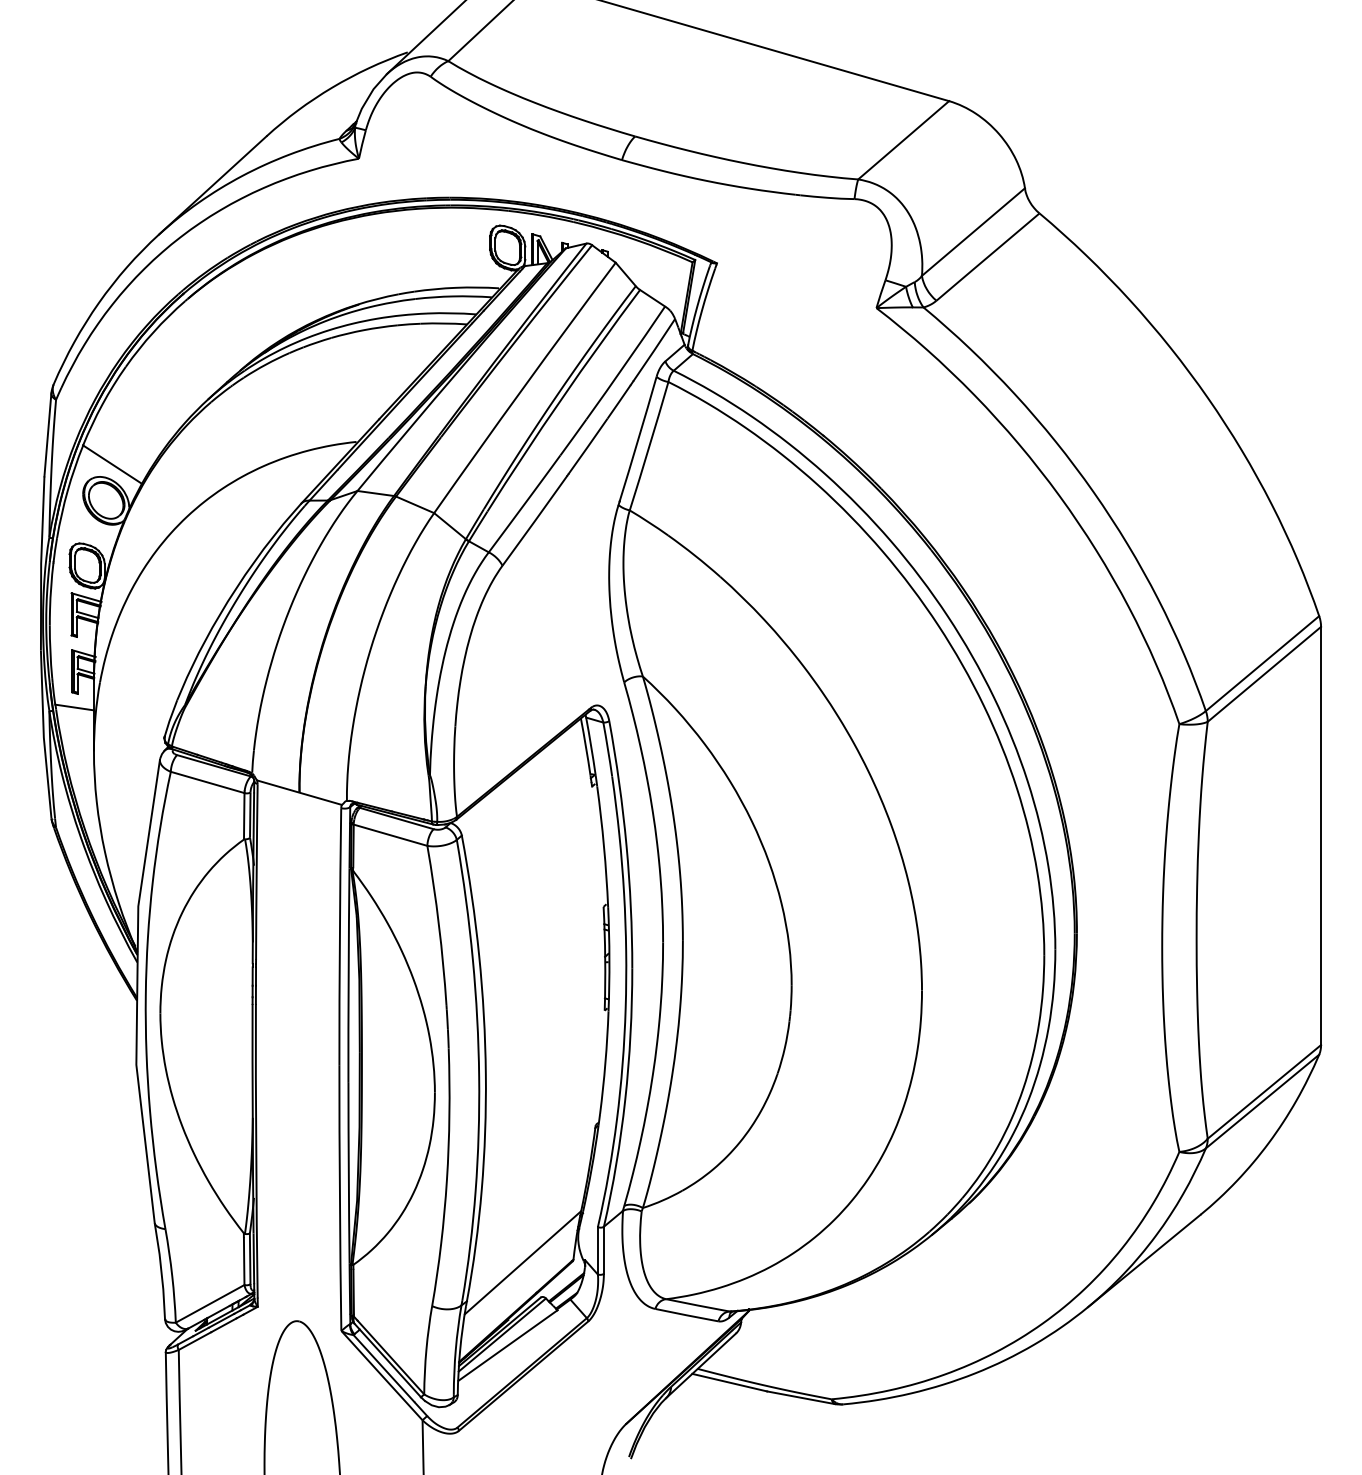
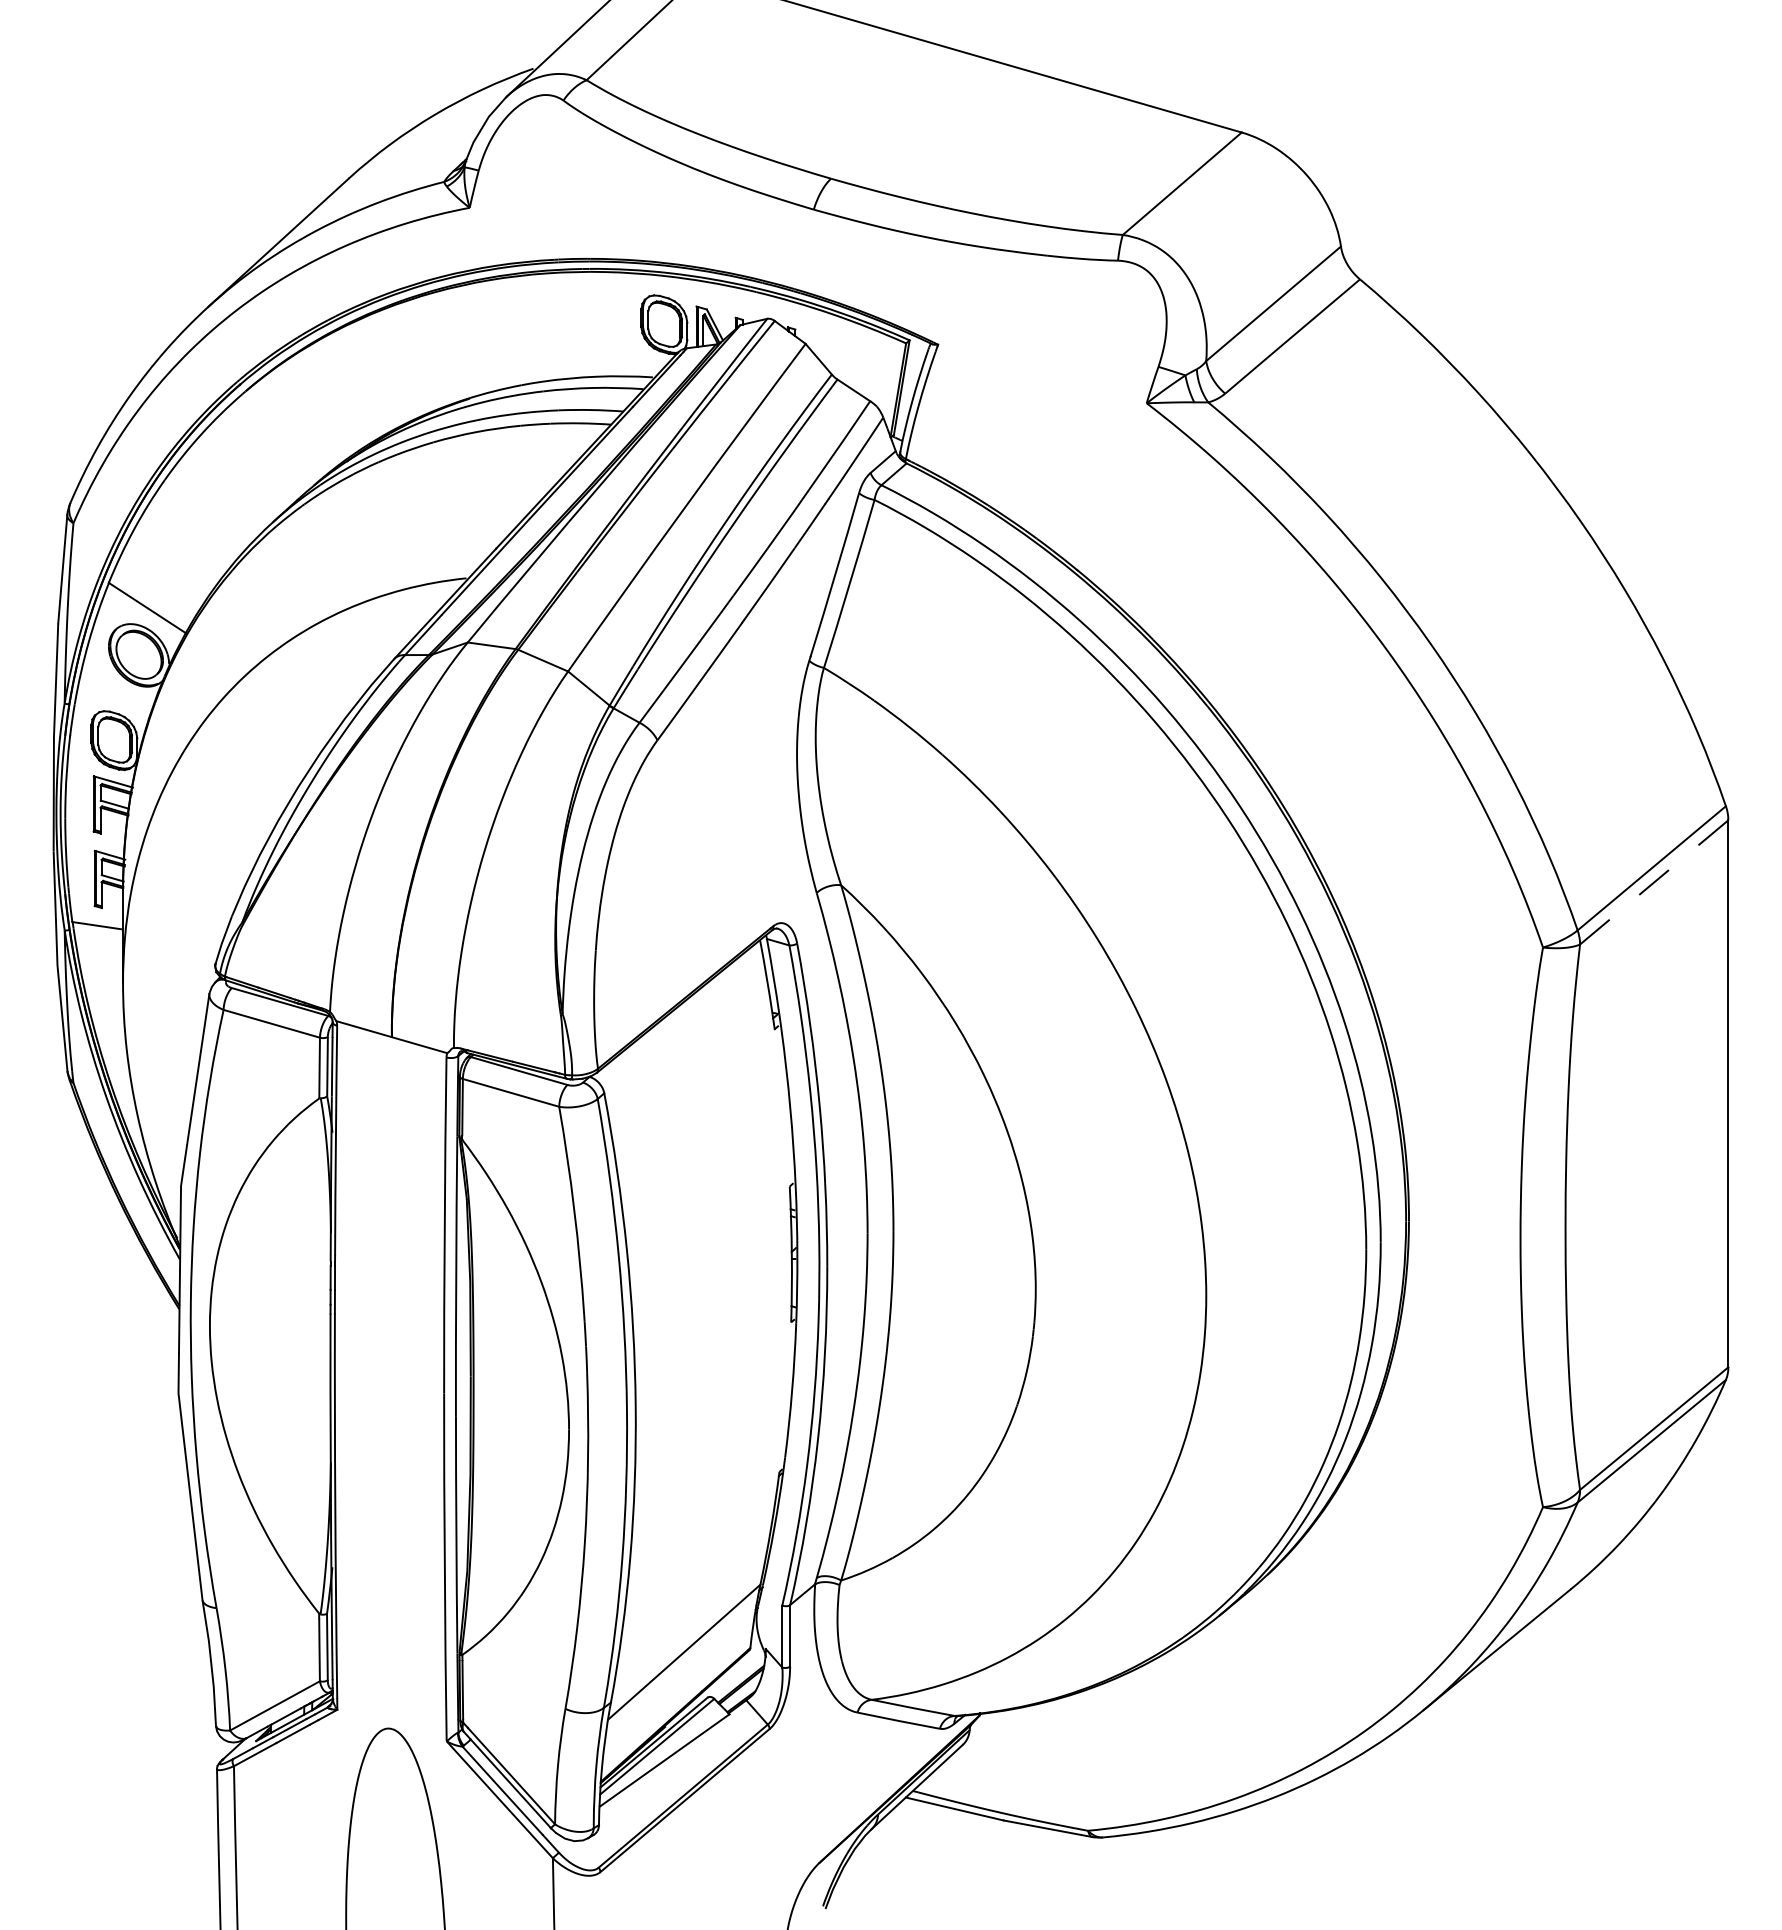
line: (1264, 674) -> (1654, 882), solid -> dashed

